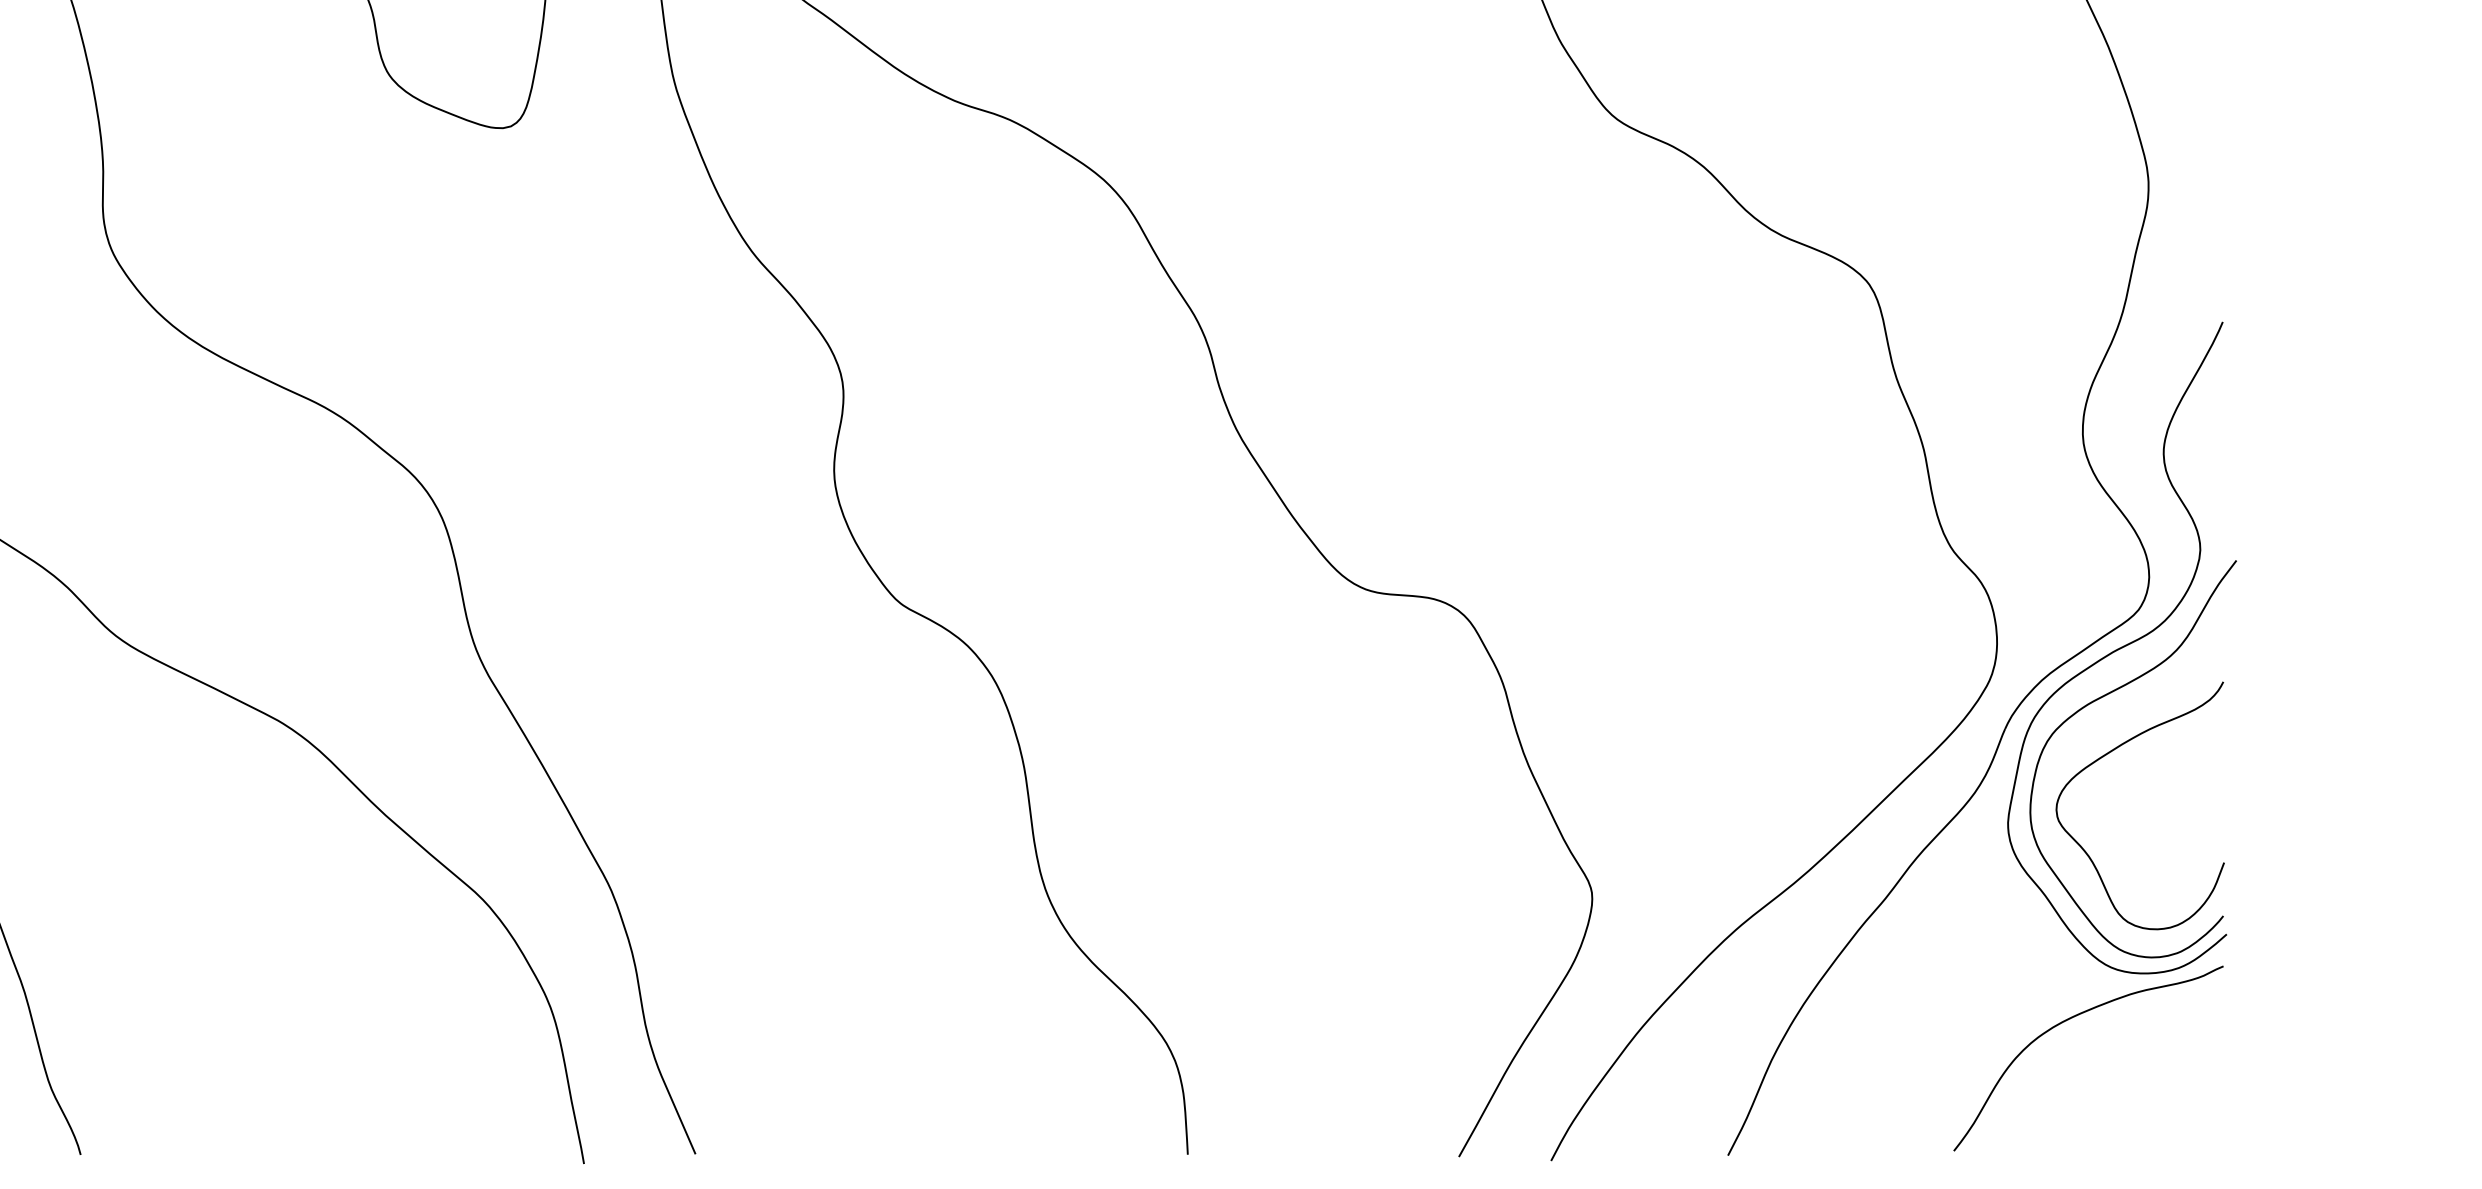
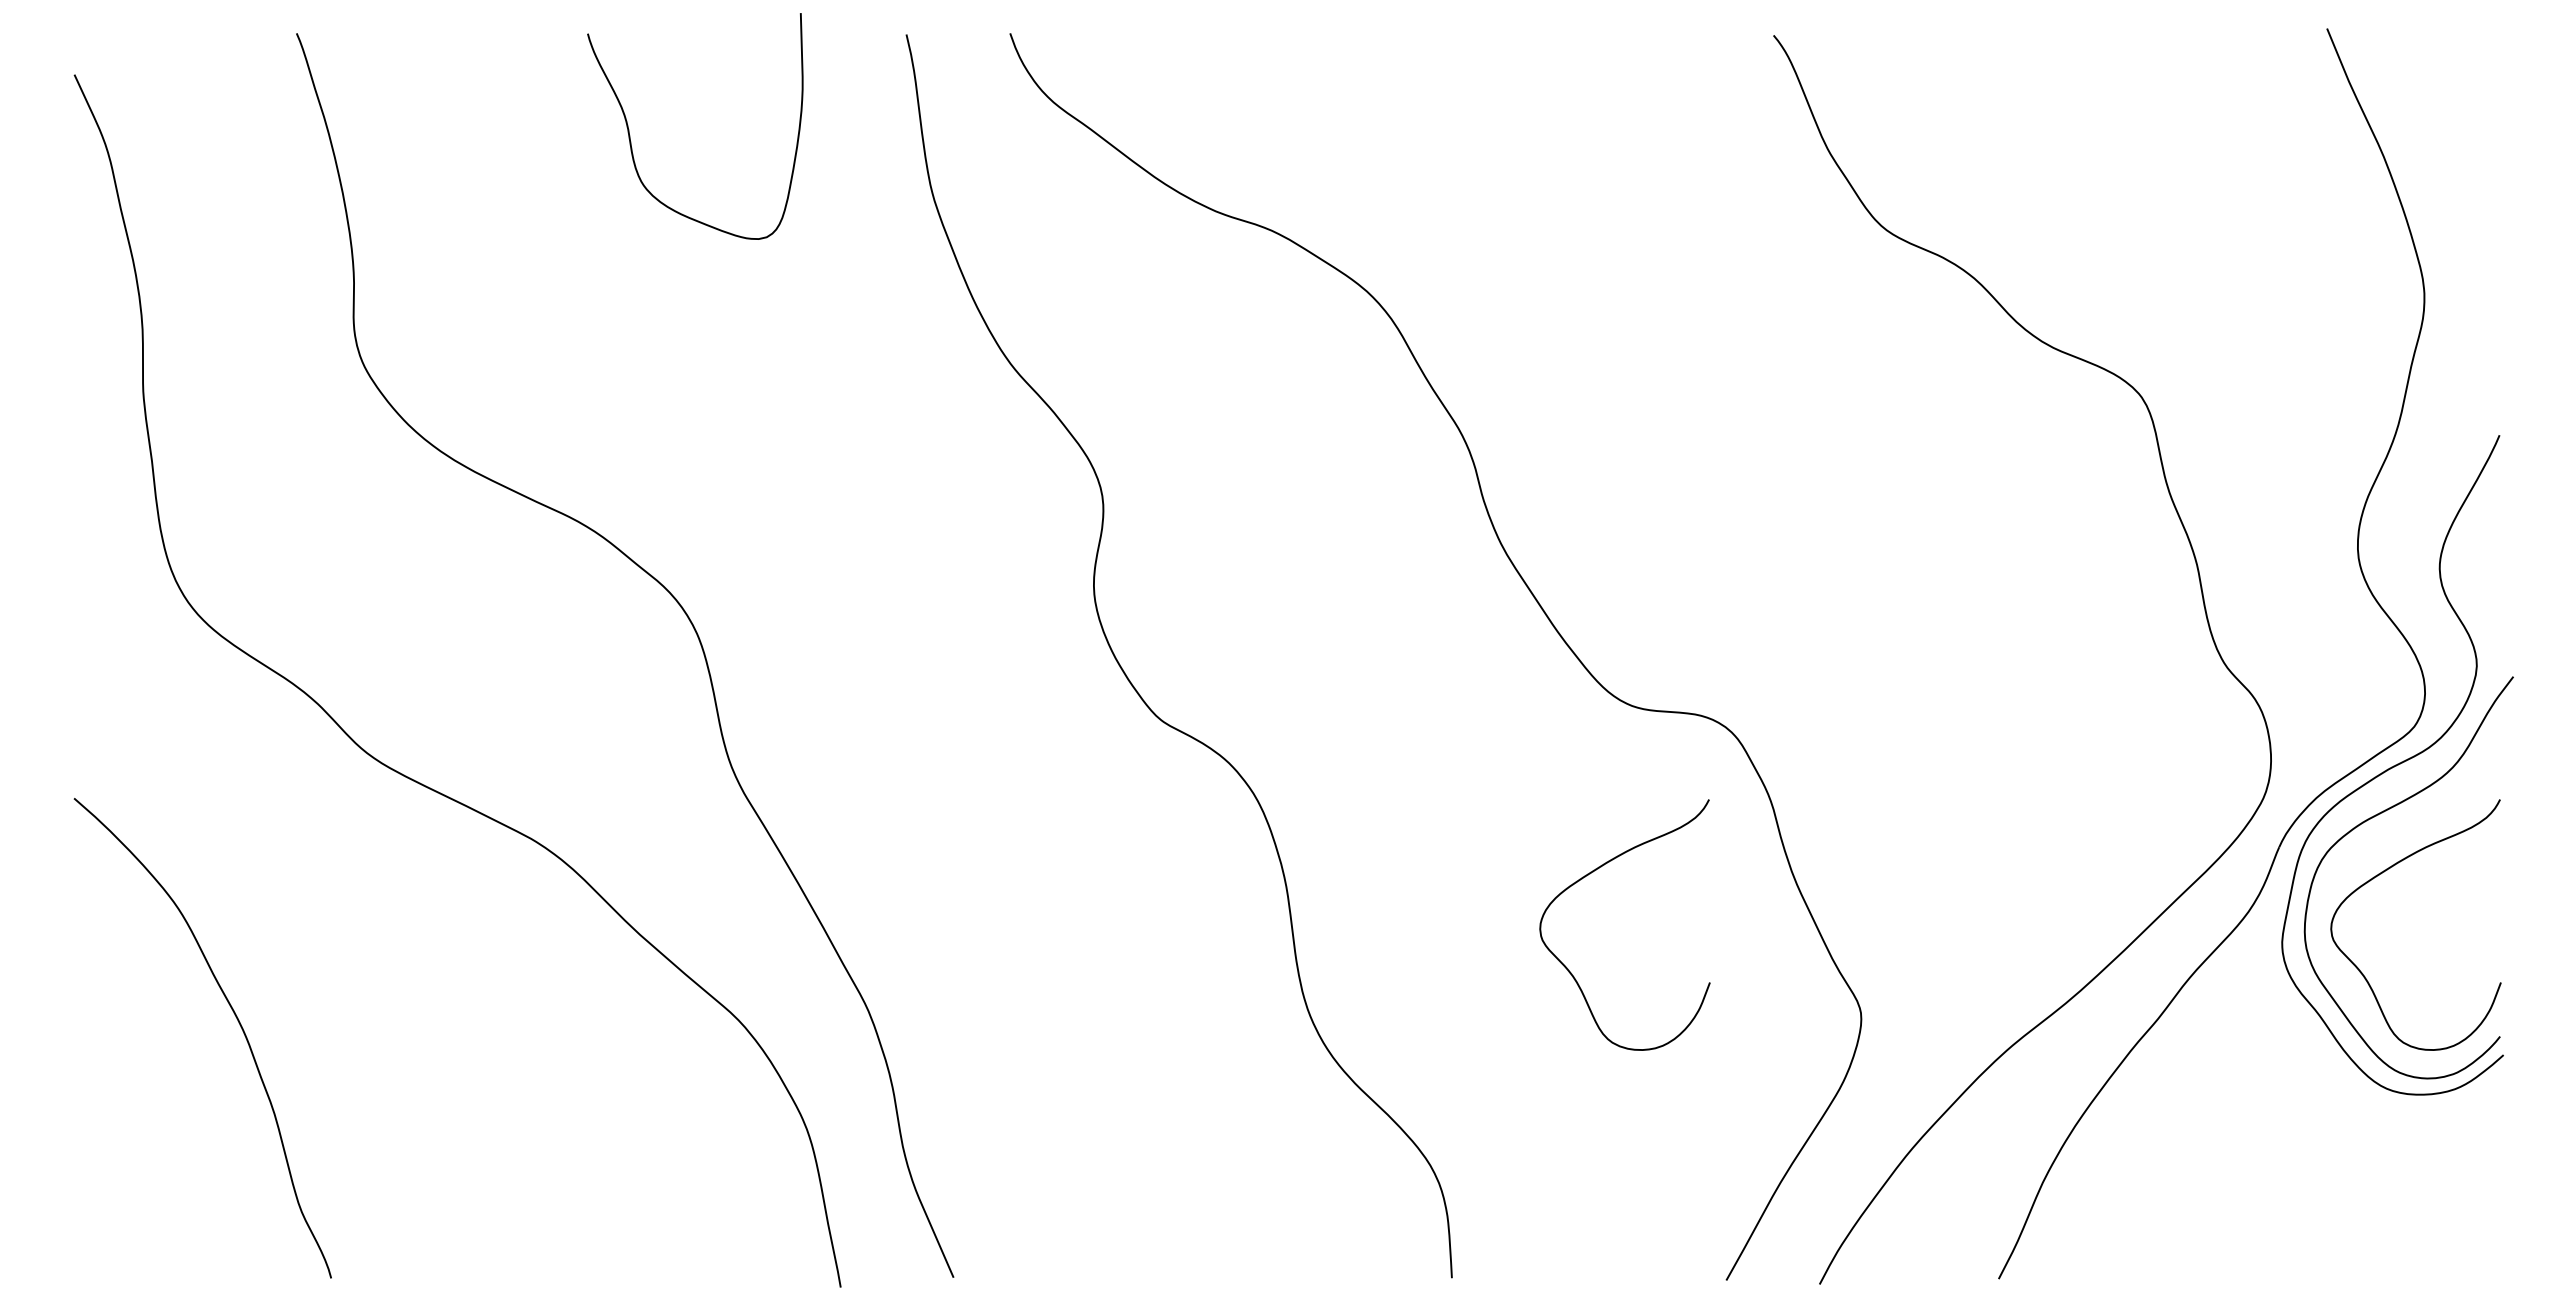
curve: (1324, 755) -> (1590, 874), added
curve: (2069, 1019) -> (2344, 1141), removed

